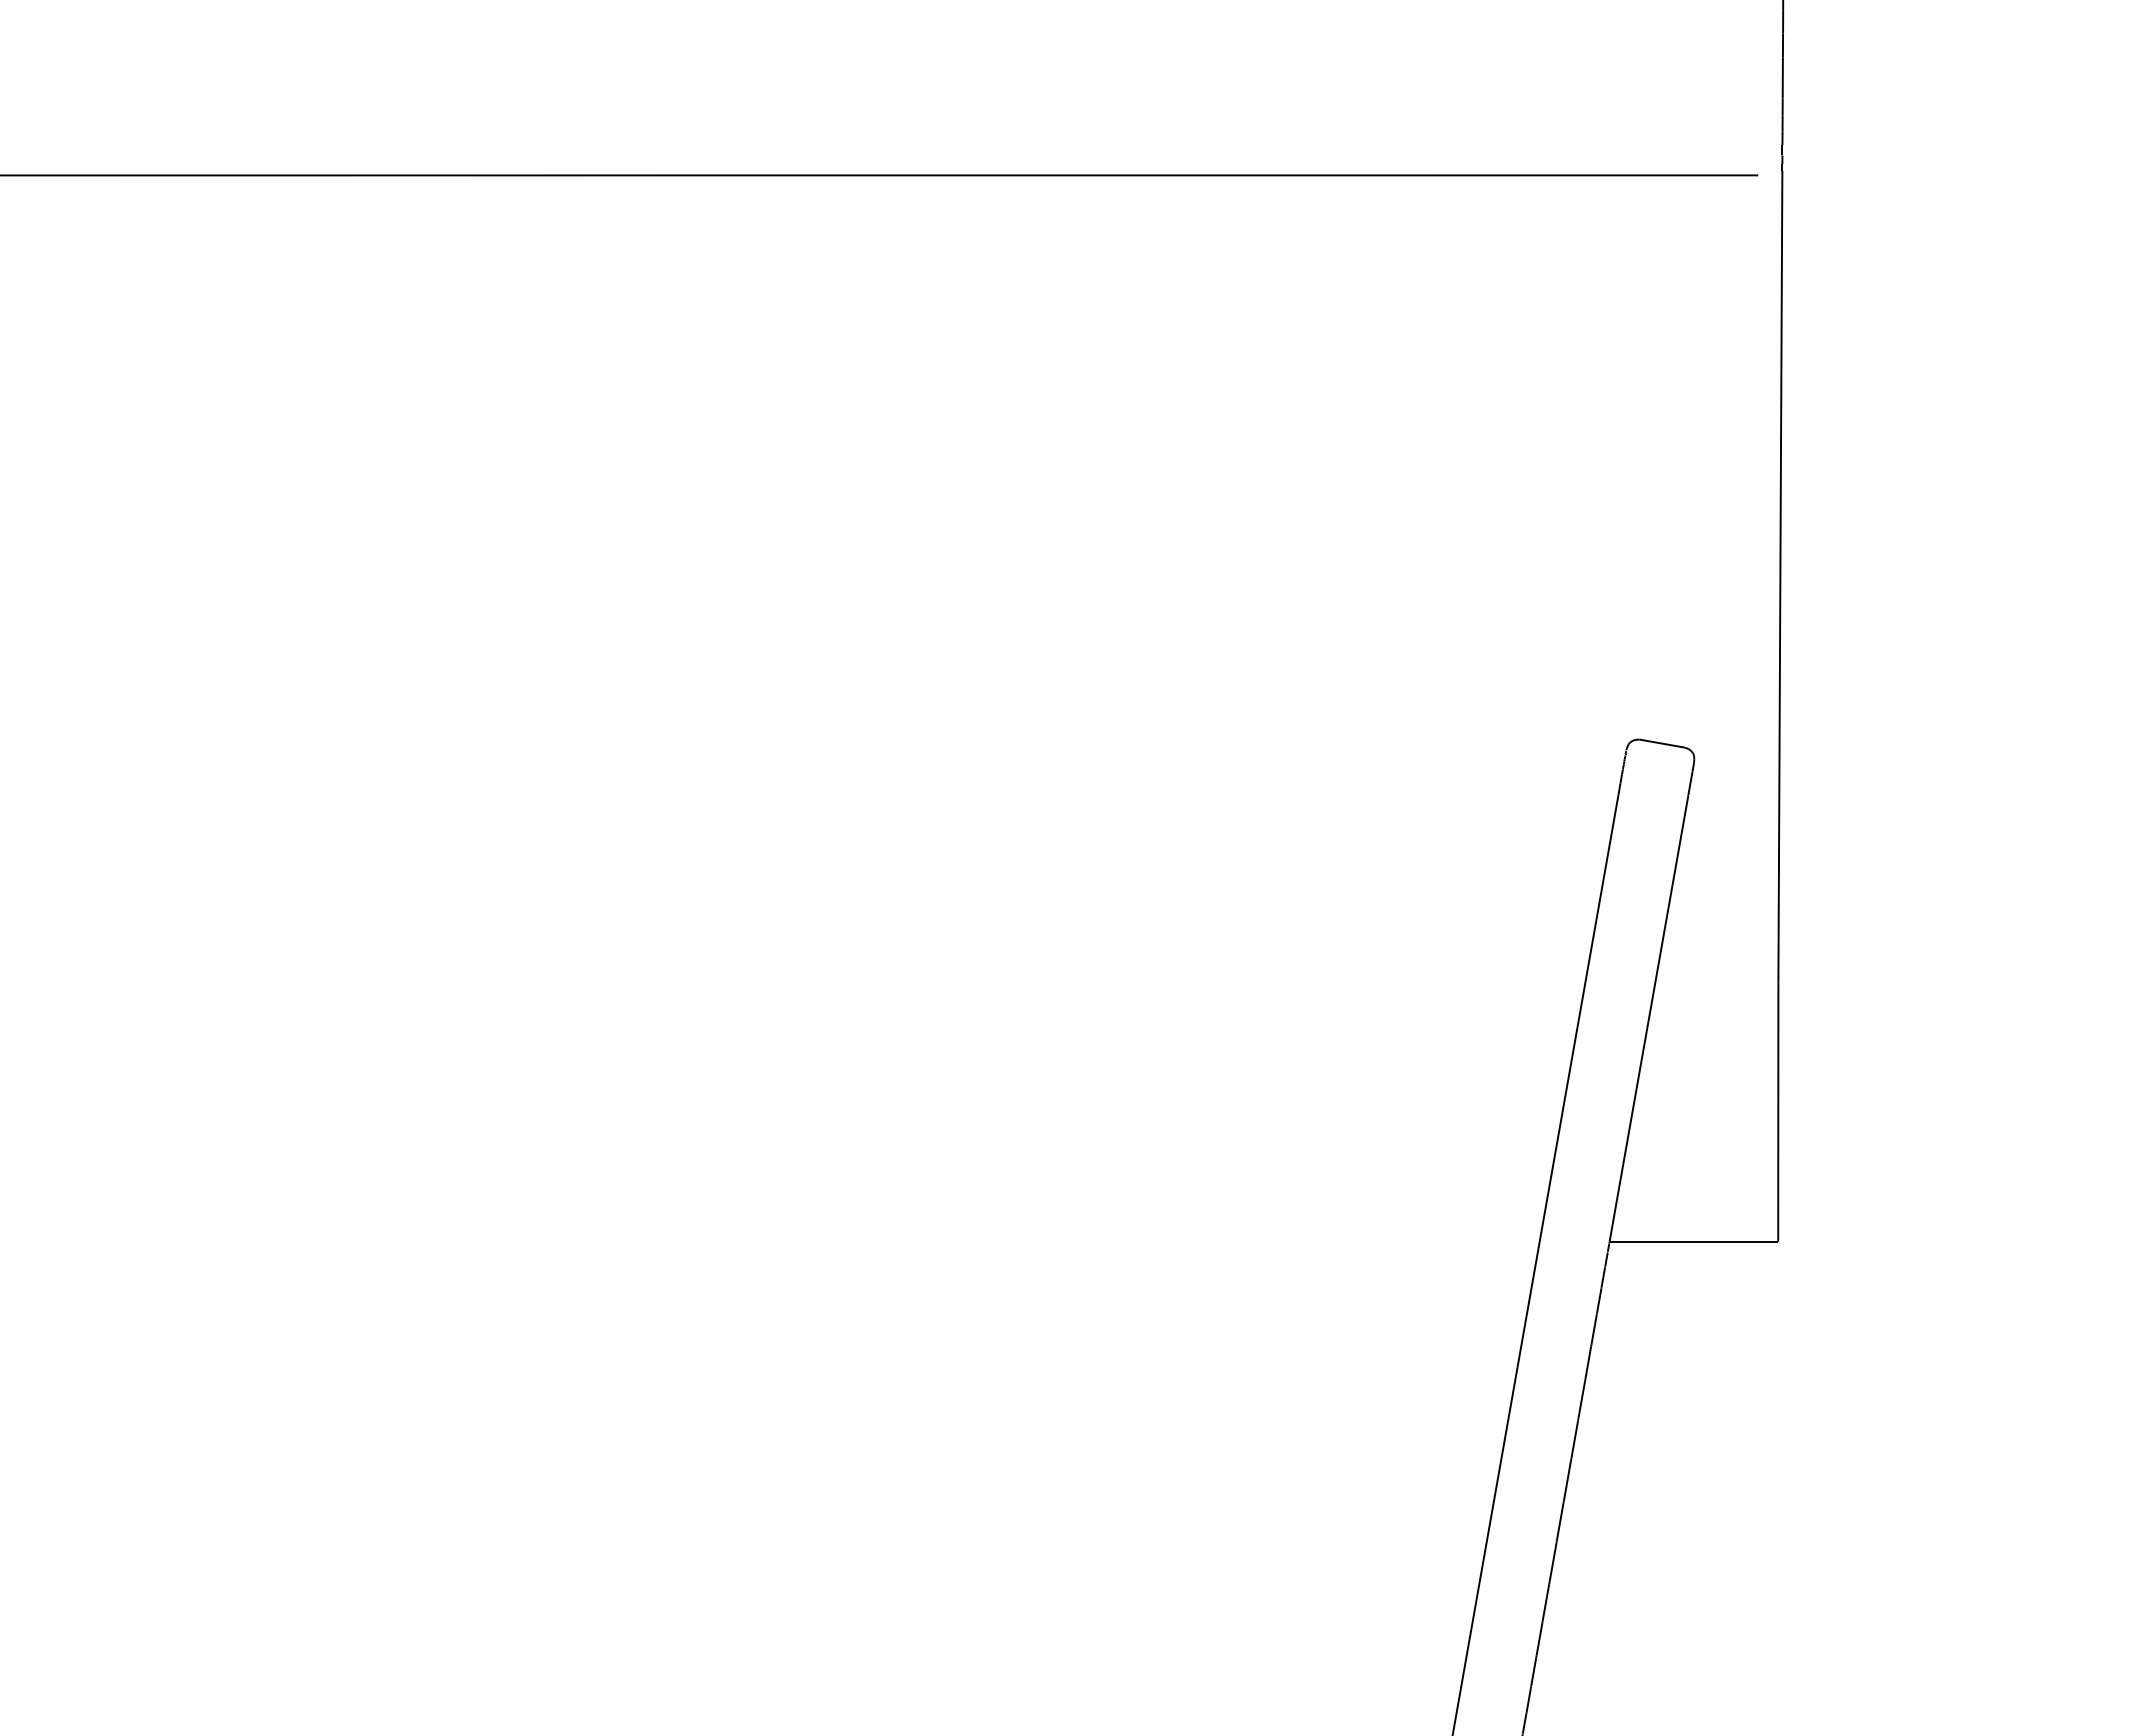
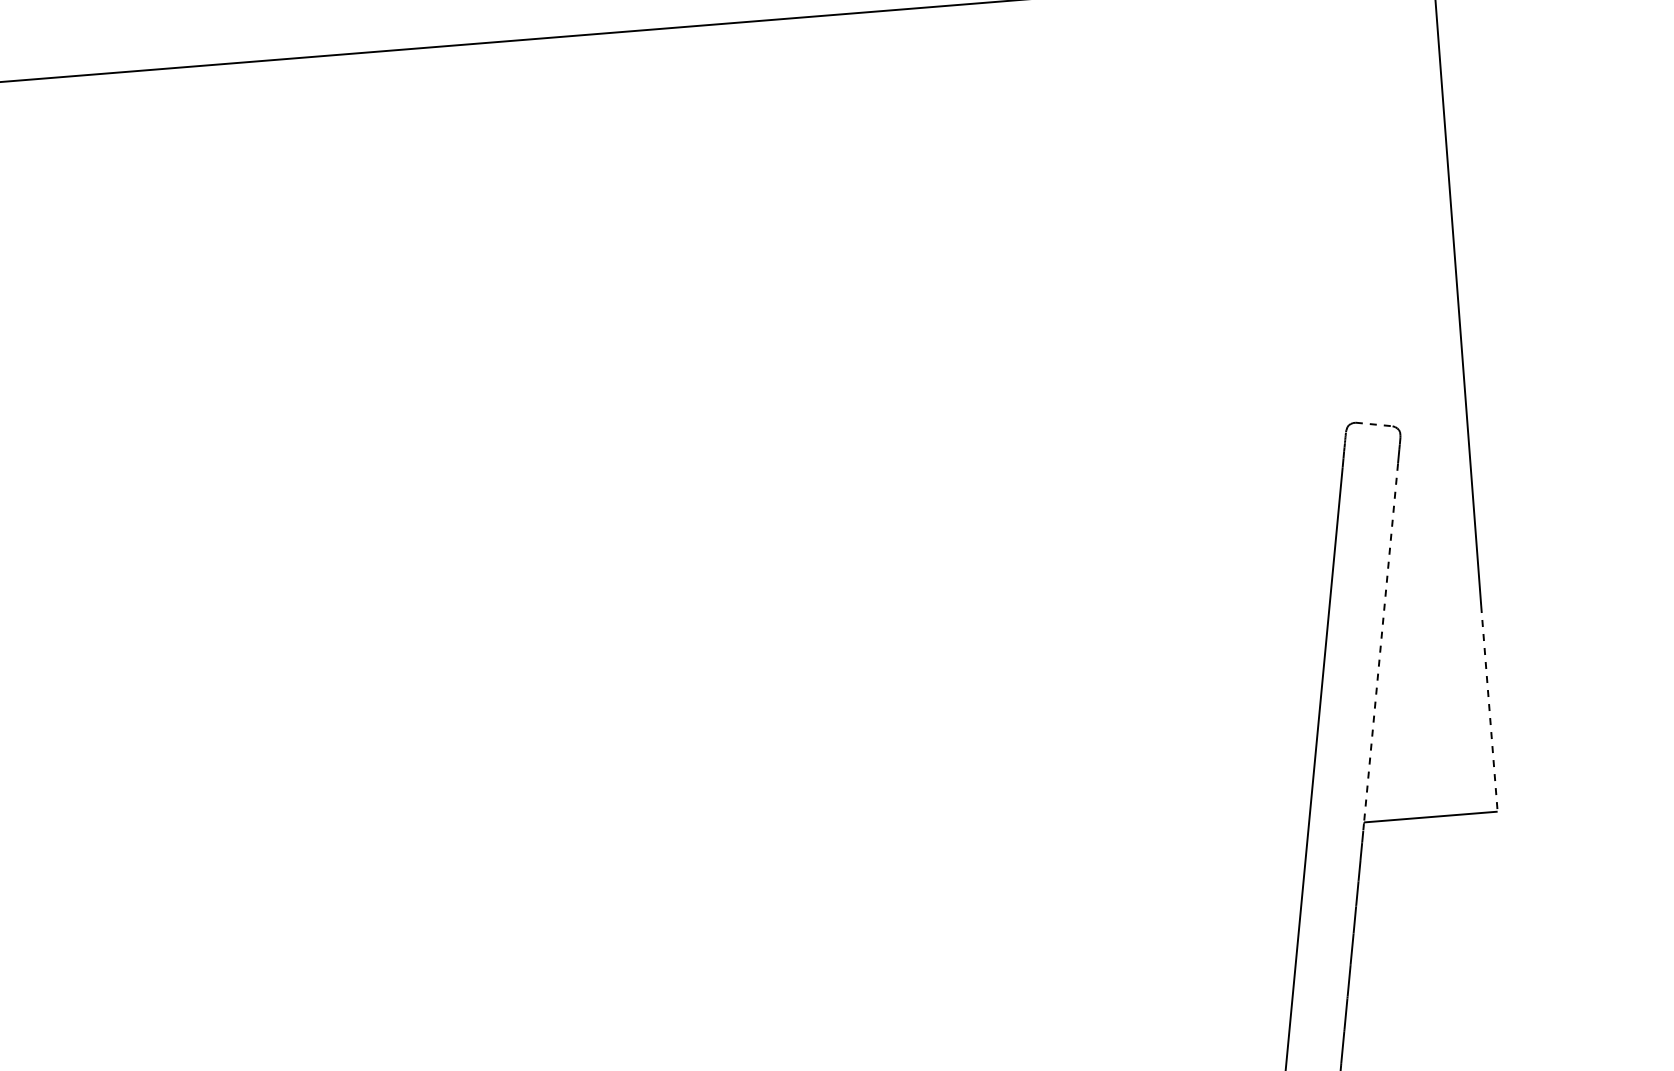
line: (1662, 743) -> (1374, 424), solid -> dashed
line: (1648, 1018) -> (1380, 643), solid -> dashed
line: (1778, 1111) -> (1489, 708), solid -> dashed

